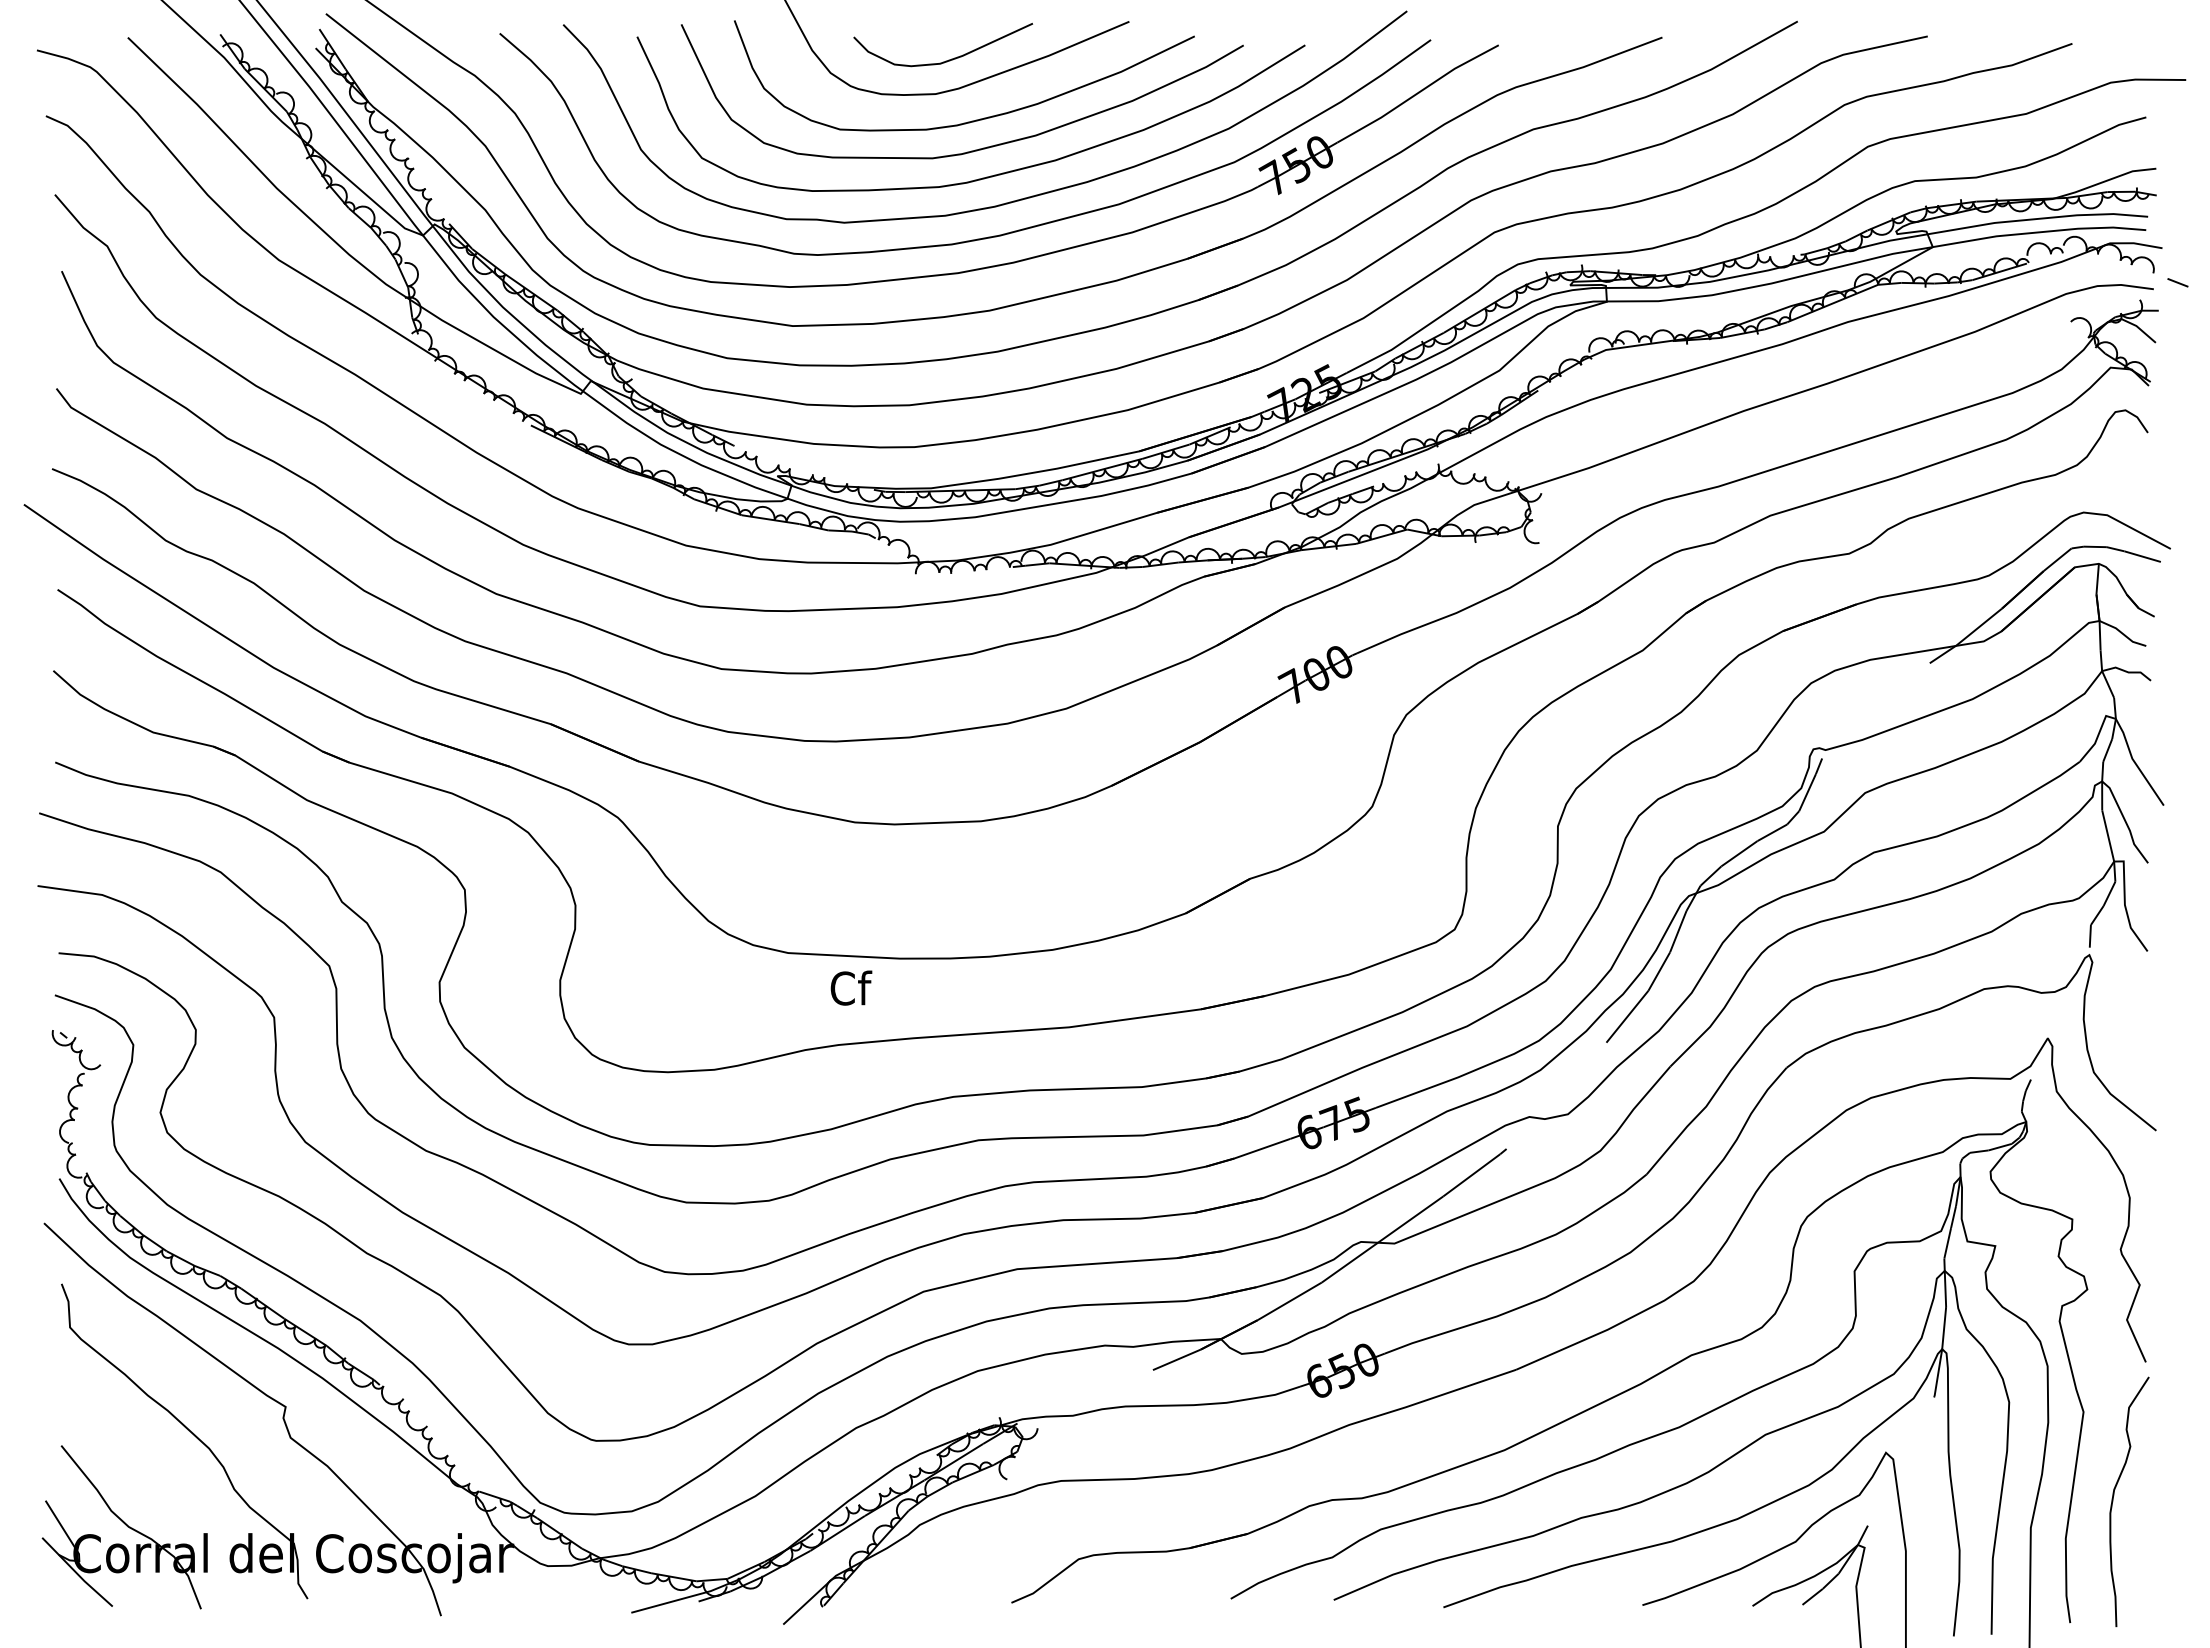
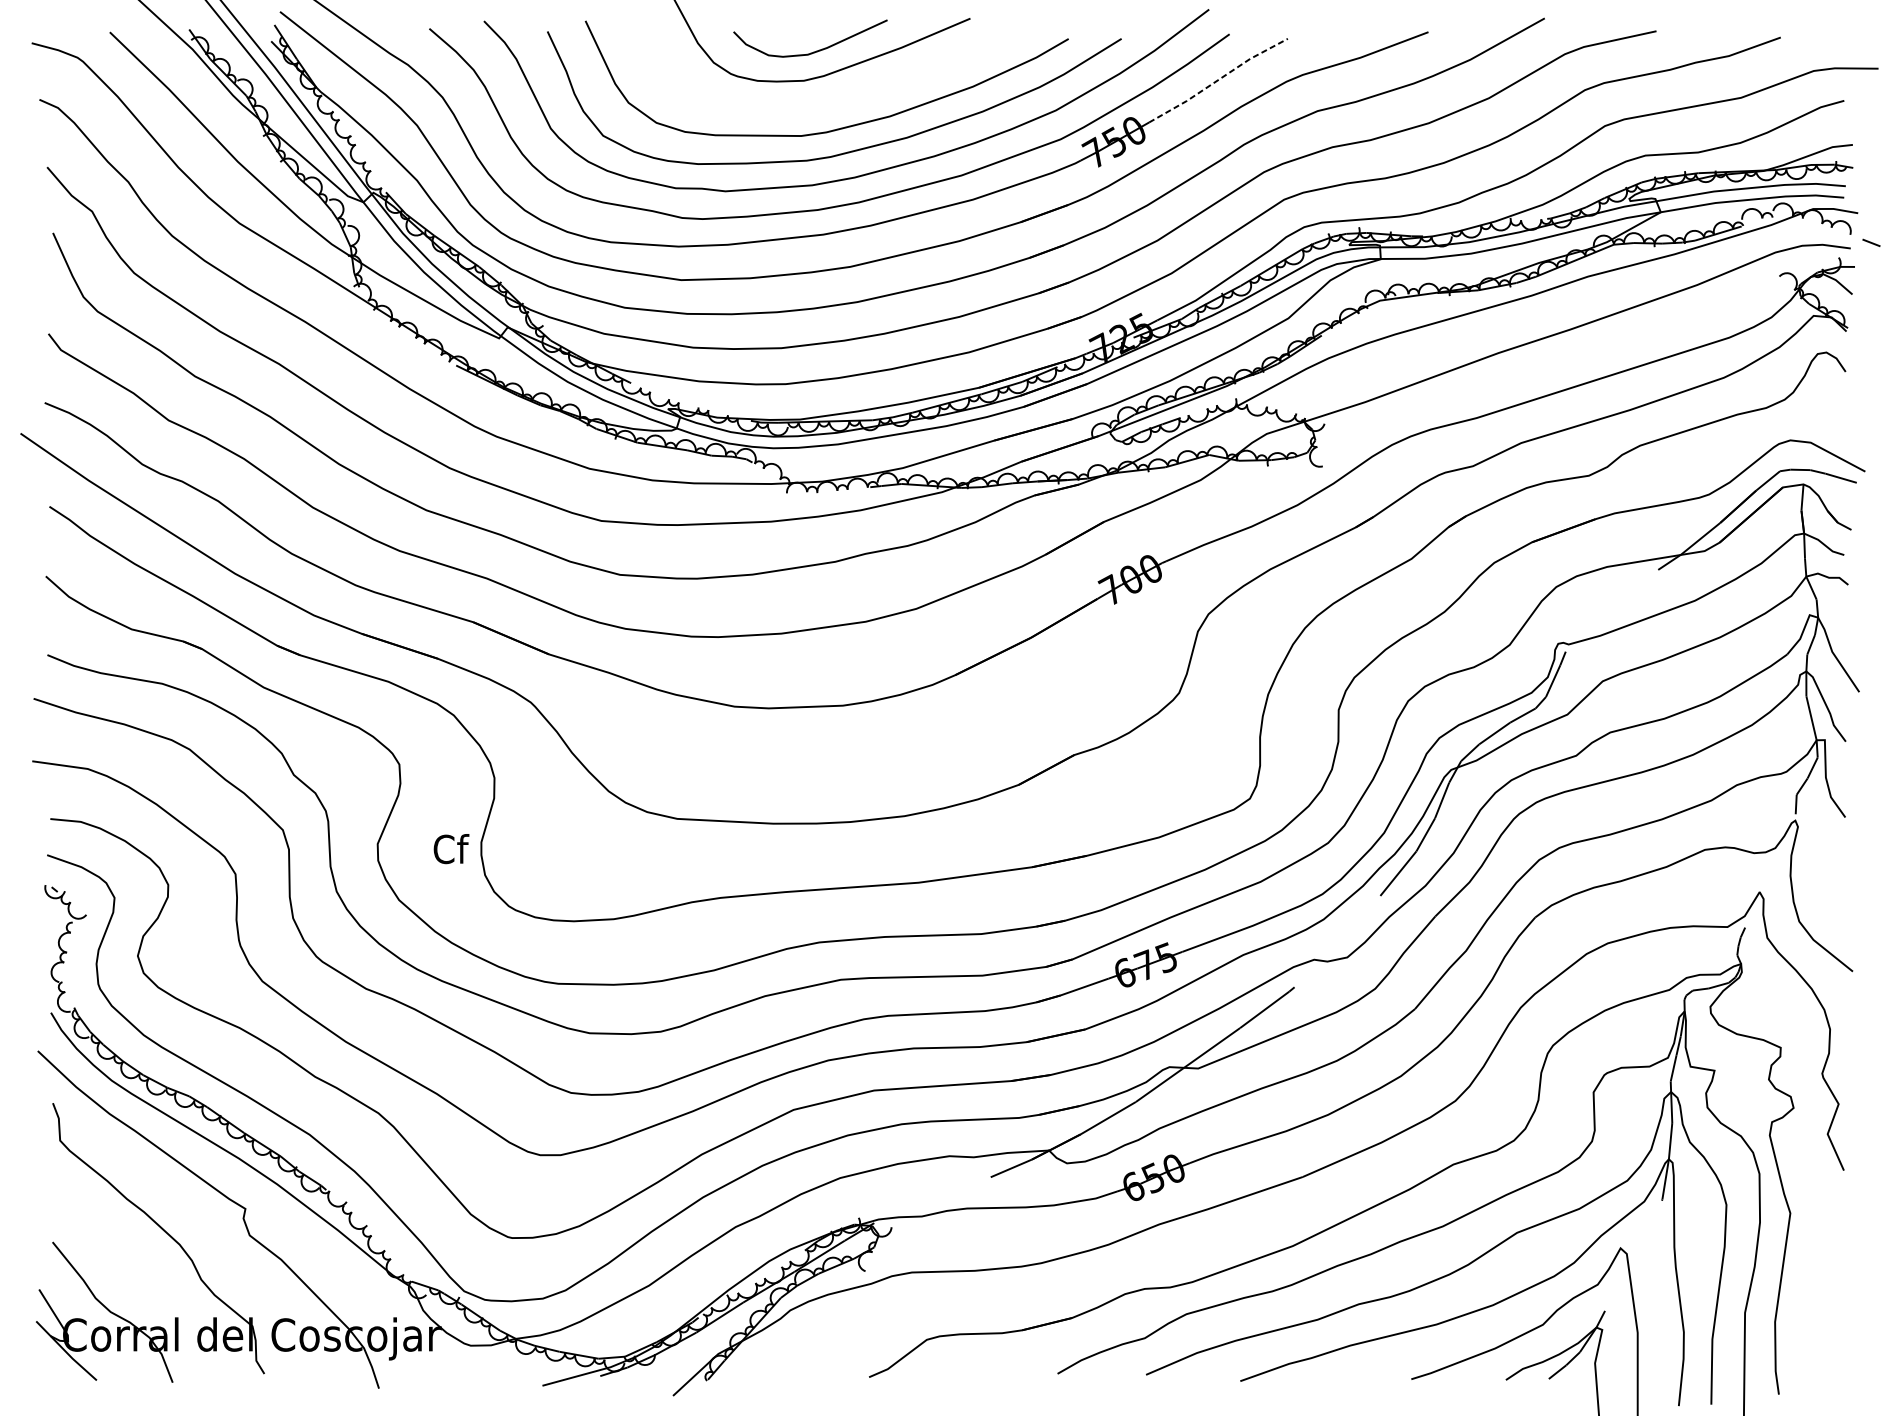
line: (1417, 93) -> (1218, 80), solid -> dashed
curve: (976, 119) -> (839, 102), removed
text: (851, 987) -> (451, 848), moved
curve: (2113, 1501) -> (1816, 1290), removed

